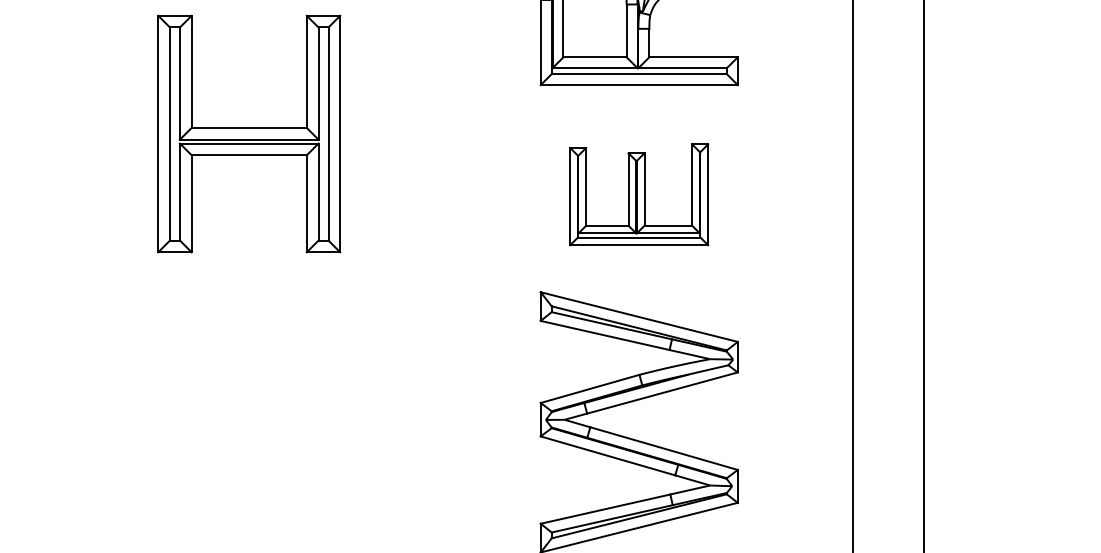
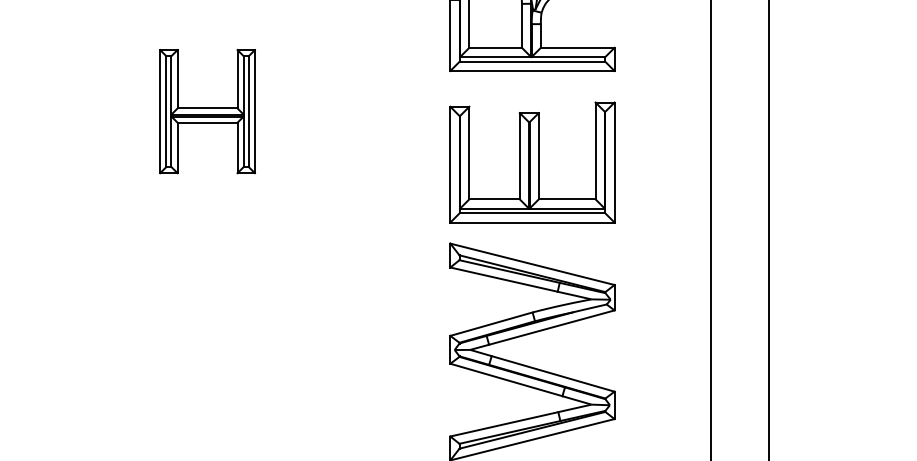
part: (249, 133) -> (207, 111), size x0.62
part: (638, 194) -> (531, 162), size x1.43

